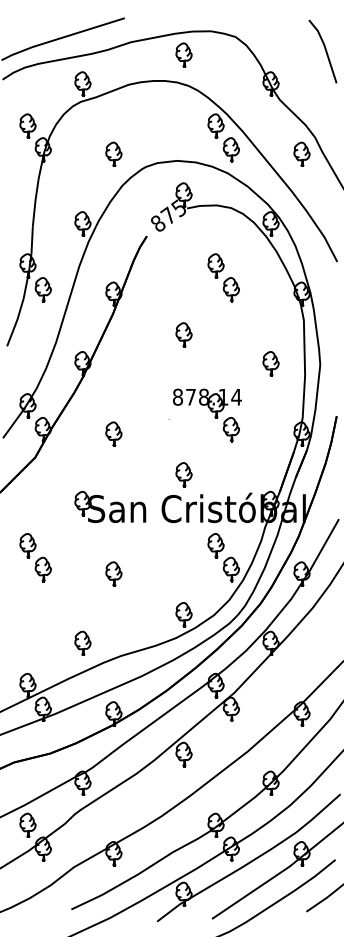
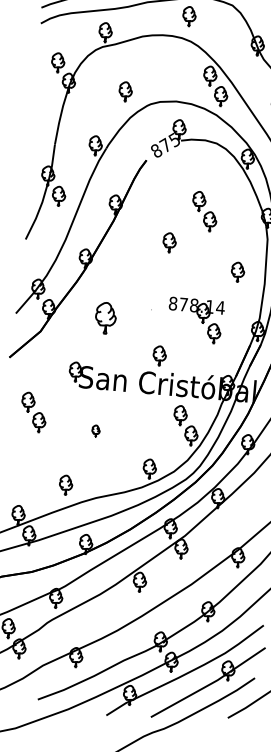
part: (223, 277) -> (204, 211), moved
part: (207, 415) -> (195, 320), moved
part: (113, 433) -> (105, 317), size x1.6
part: (113, 573) -> (95, 430), size x0.6

